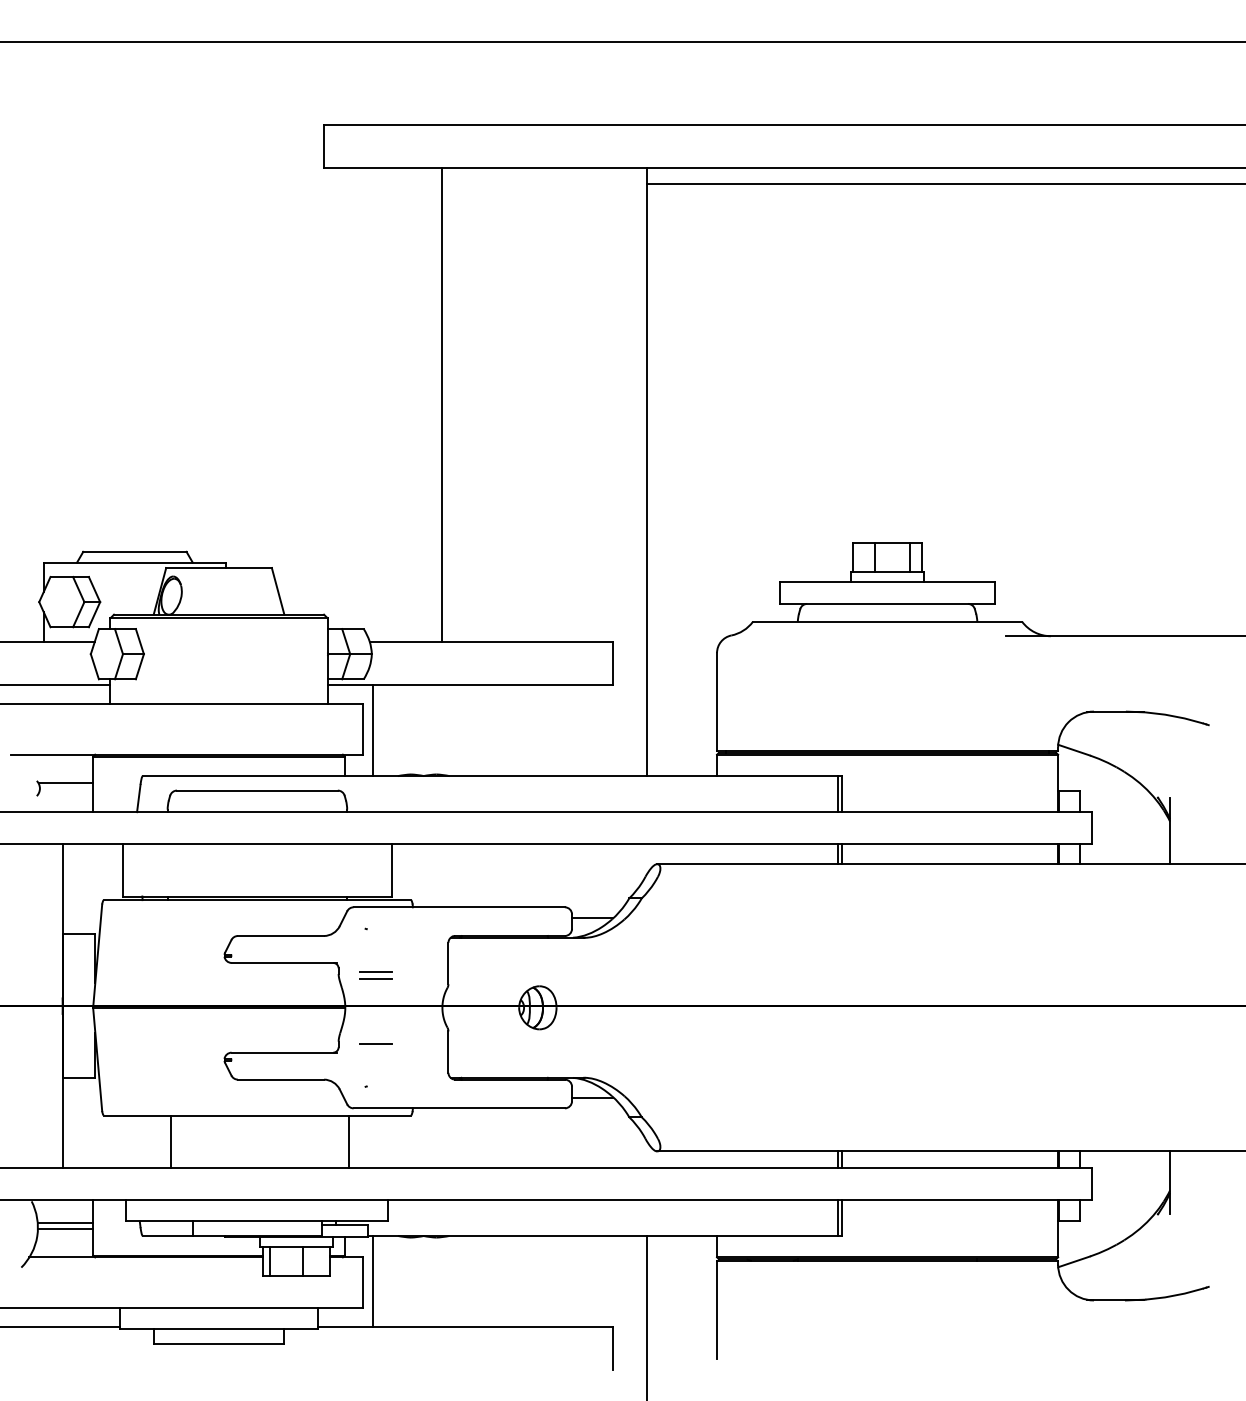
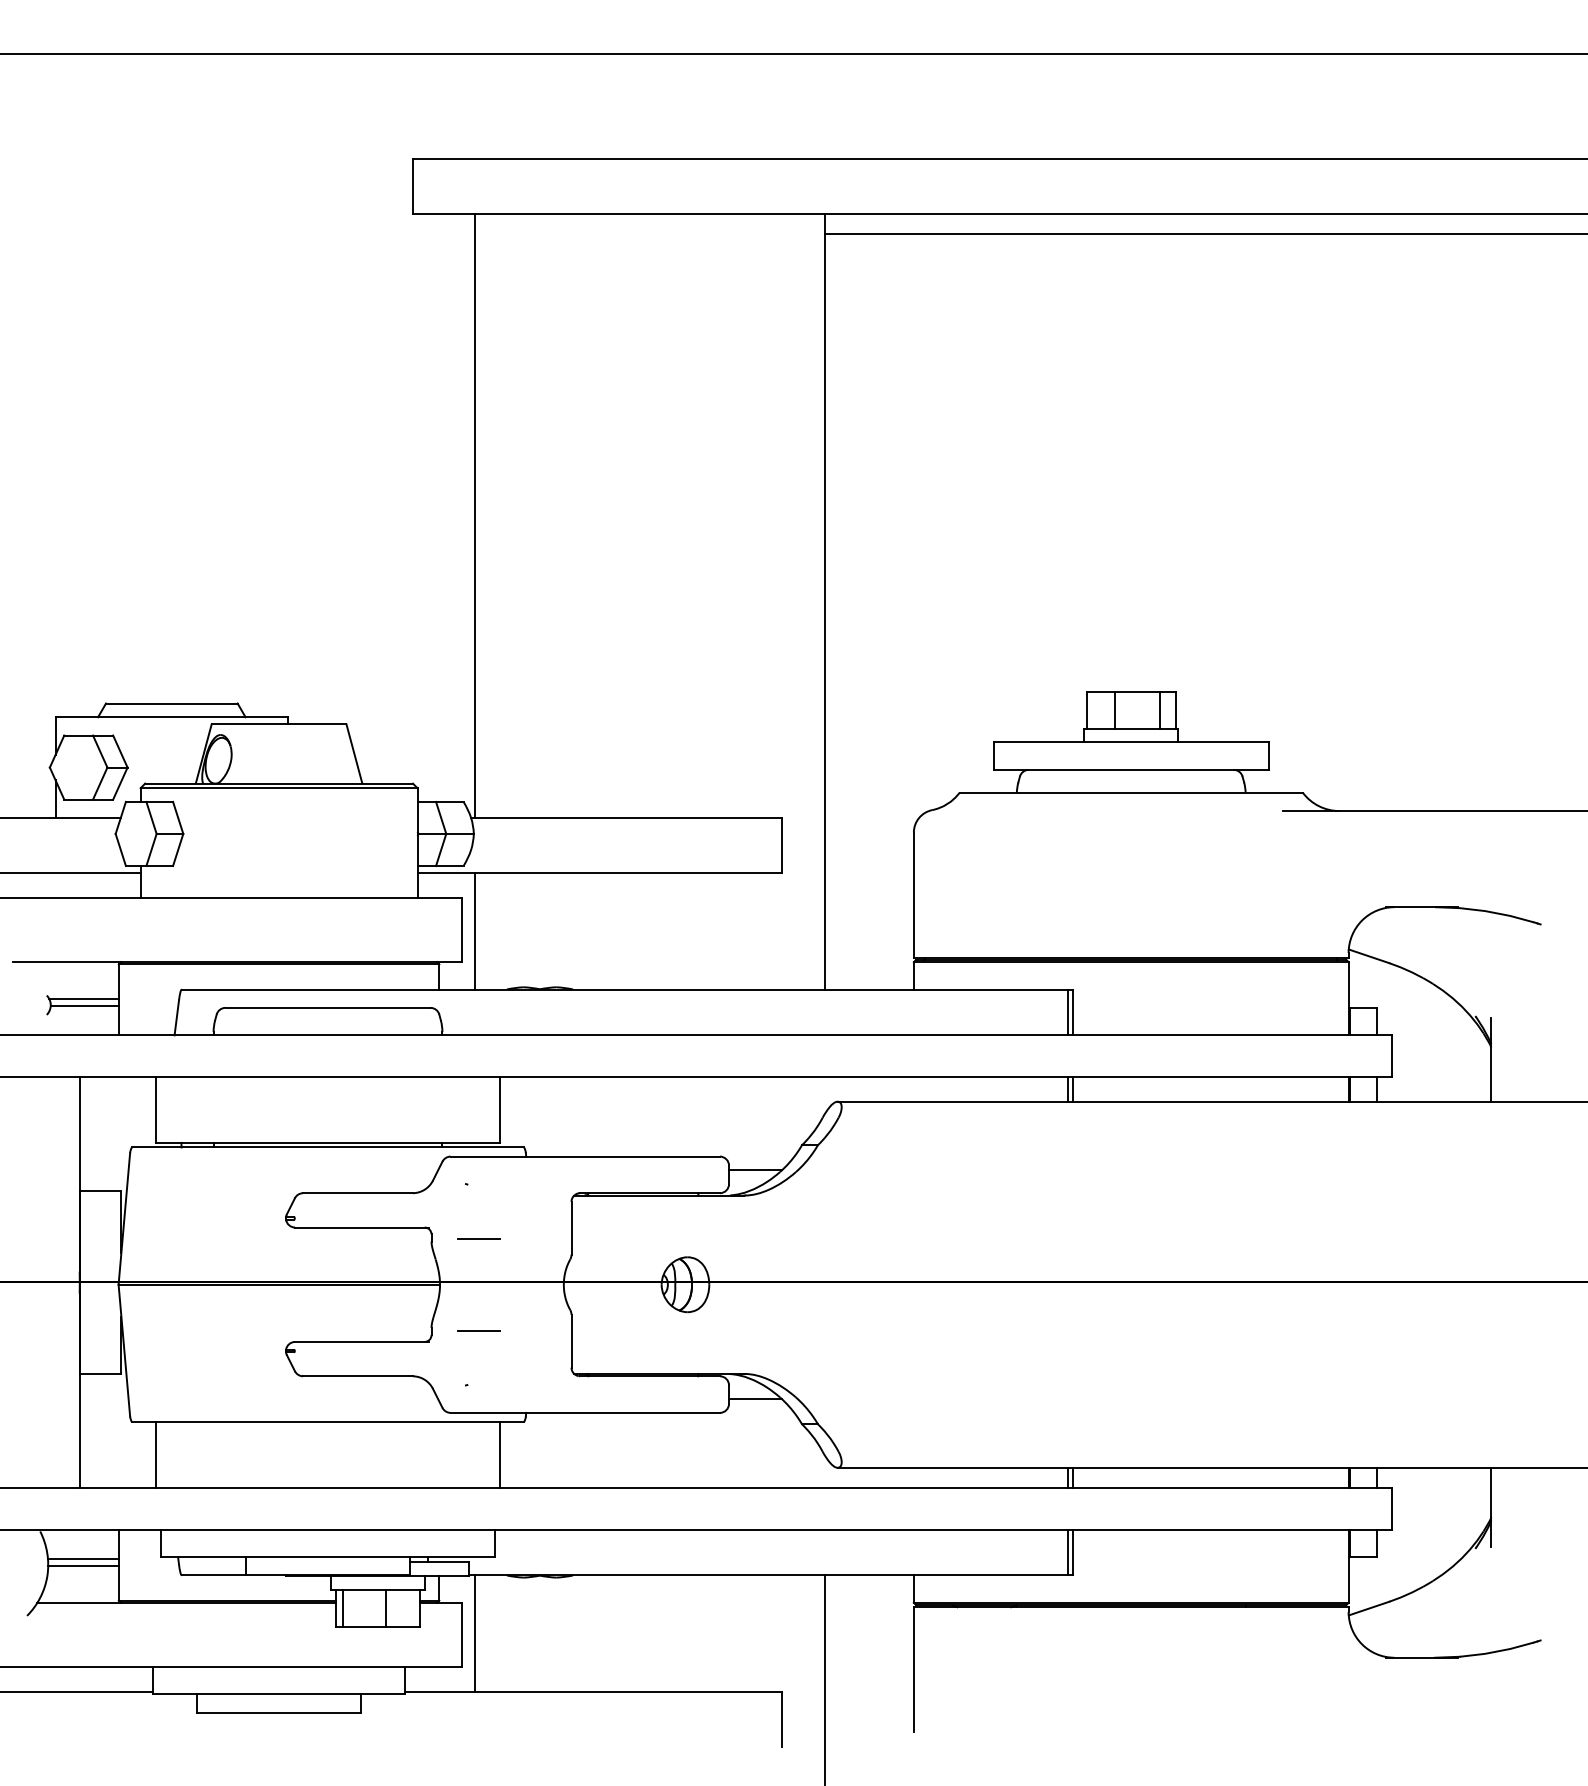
line: (442, 404) -> (475, 515), moved
line: (66, 788) -> (84, 1005), added
line: (375, 978) -> (478, 1247), removed
line: (170, 1141) -> (156, 1455), moved
line: (349, 1141) -> (500, 1455), moved

